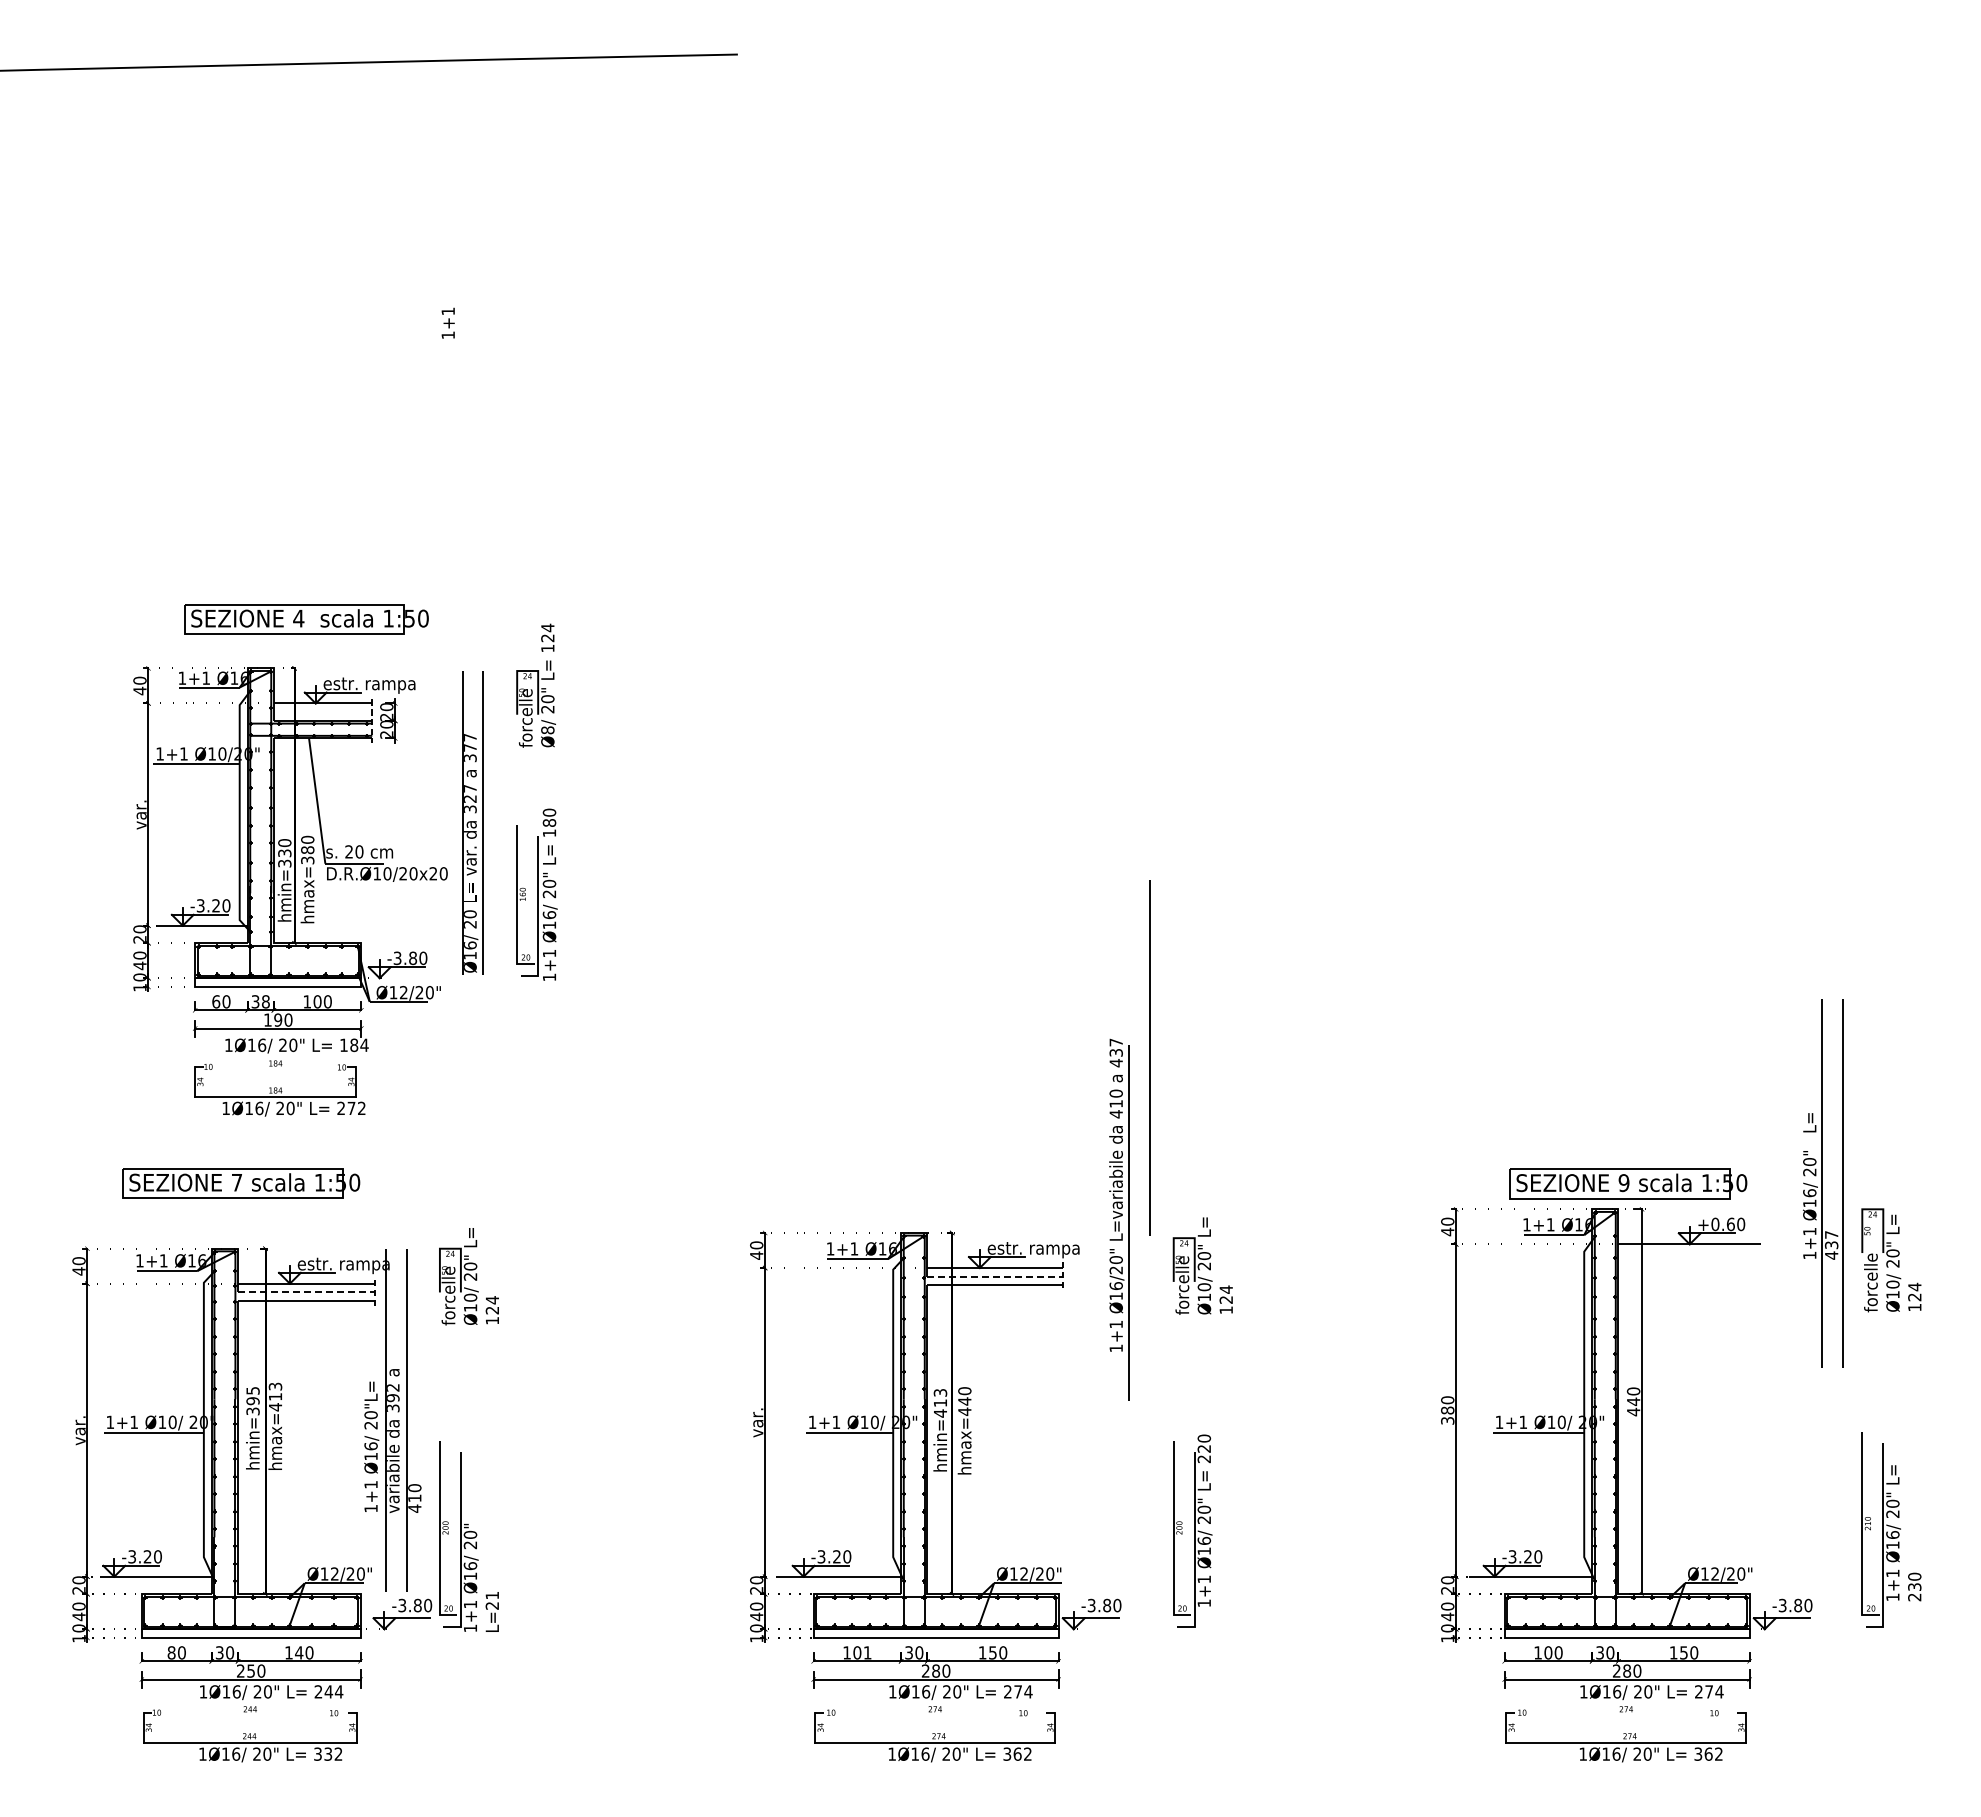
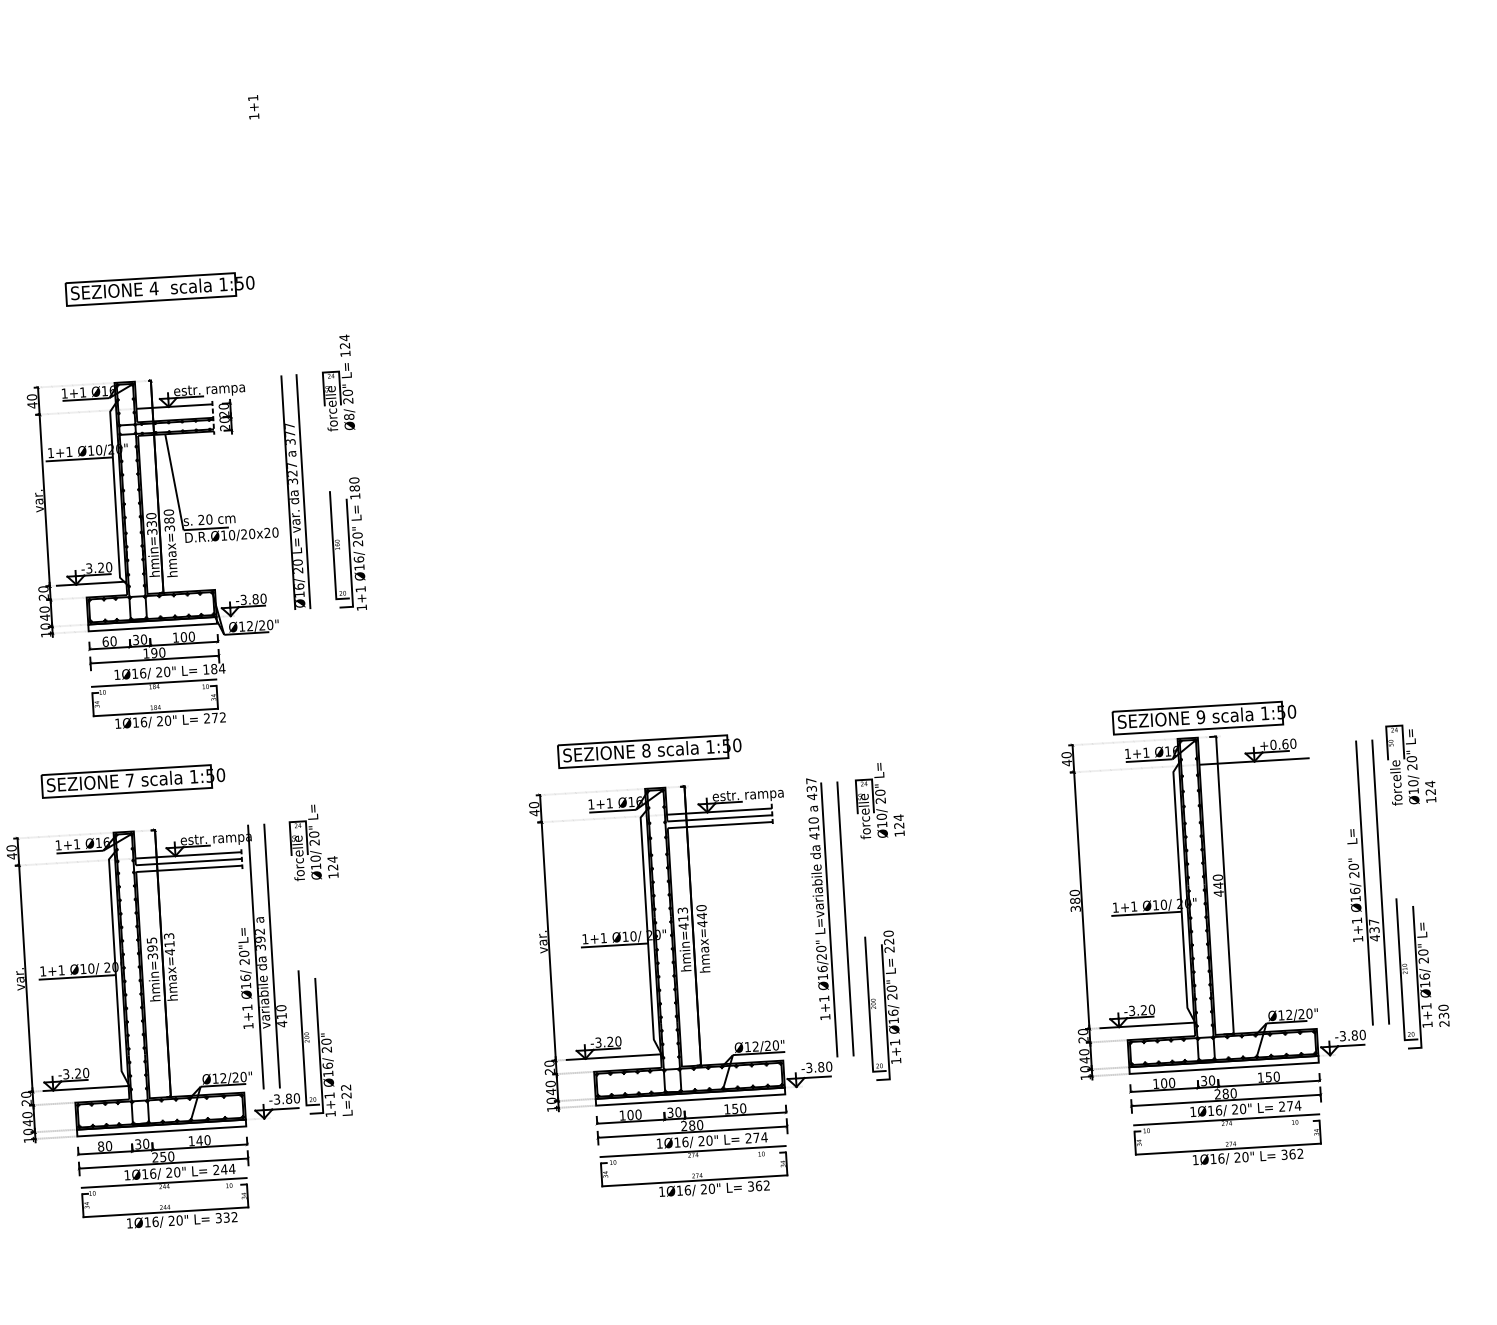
part: (306, 619) -> (160, 288), moved
text: (265, 1001) -> (143, 639), 38 -> 30
line: (1149, 1057) -> (845, 918), moved
line: (275, 1058) -> (154, 682), added
part: (1823, 1183) -> (1365, 882), moved
part: (909, 1184) -> (649, 751), added
part: (1119, 1219) -> (821, 917), moved
line: (995, 1276) -> (719, 818), dashed -> solid
line: (306, 1292) -> (188, 862), dashed -> solid
text: (491, 1595) -> (345, 1087), L=21 -> L=22
text: (867, 1652) -> (638, 1114), 101 -> 100
line: (250, 1704) -> (164, 1182), added
line: (935, 1704) -> (693, 1151), added
line: (1626, 1704) -> (1226, 1119), added

